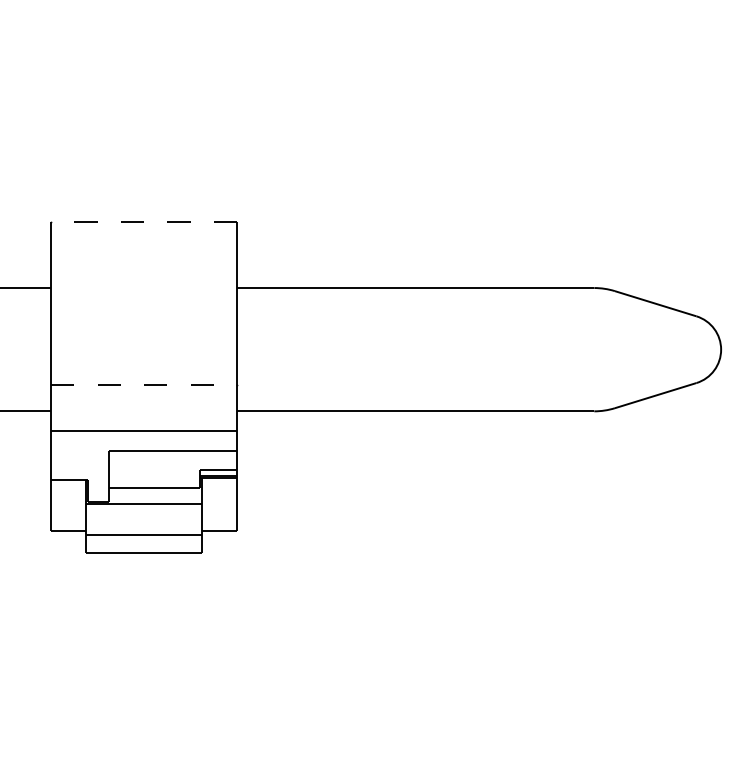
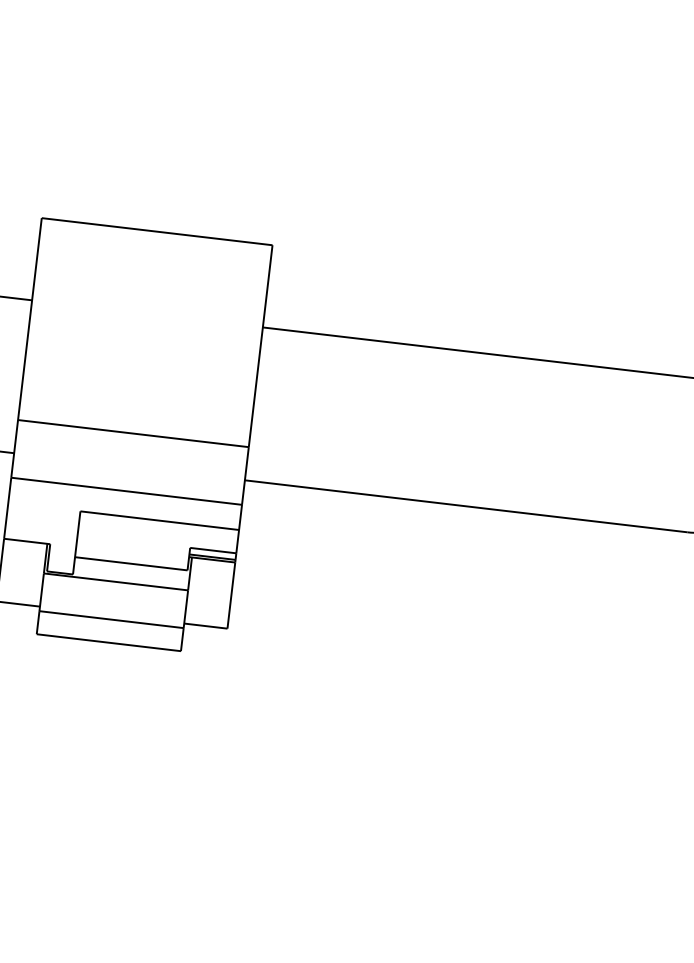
line: (143, 221) -> (156, 231), dashed -> solid
line: (144, 384) -> (133, 433), dashed -> solid

